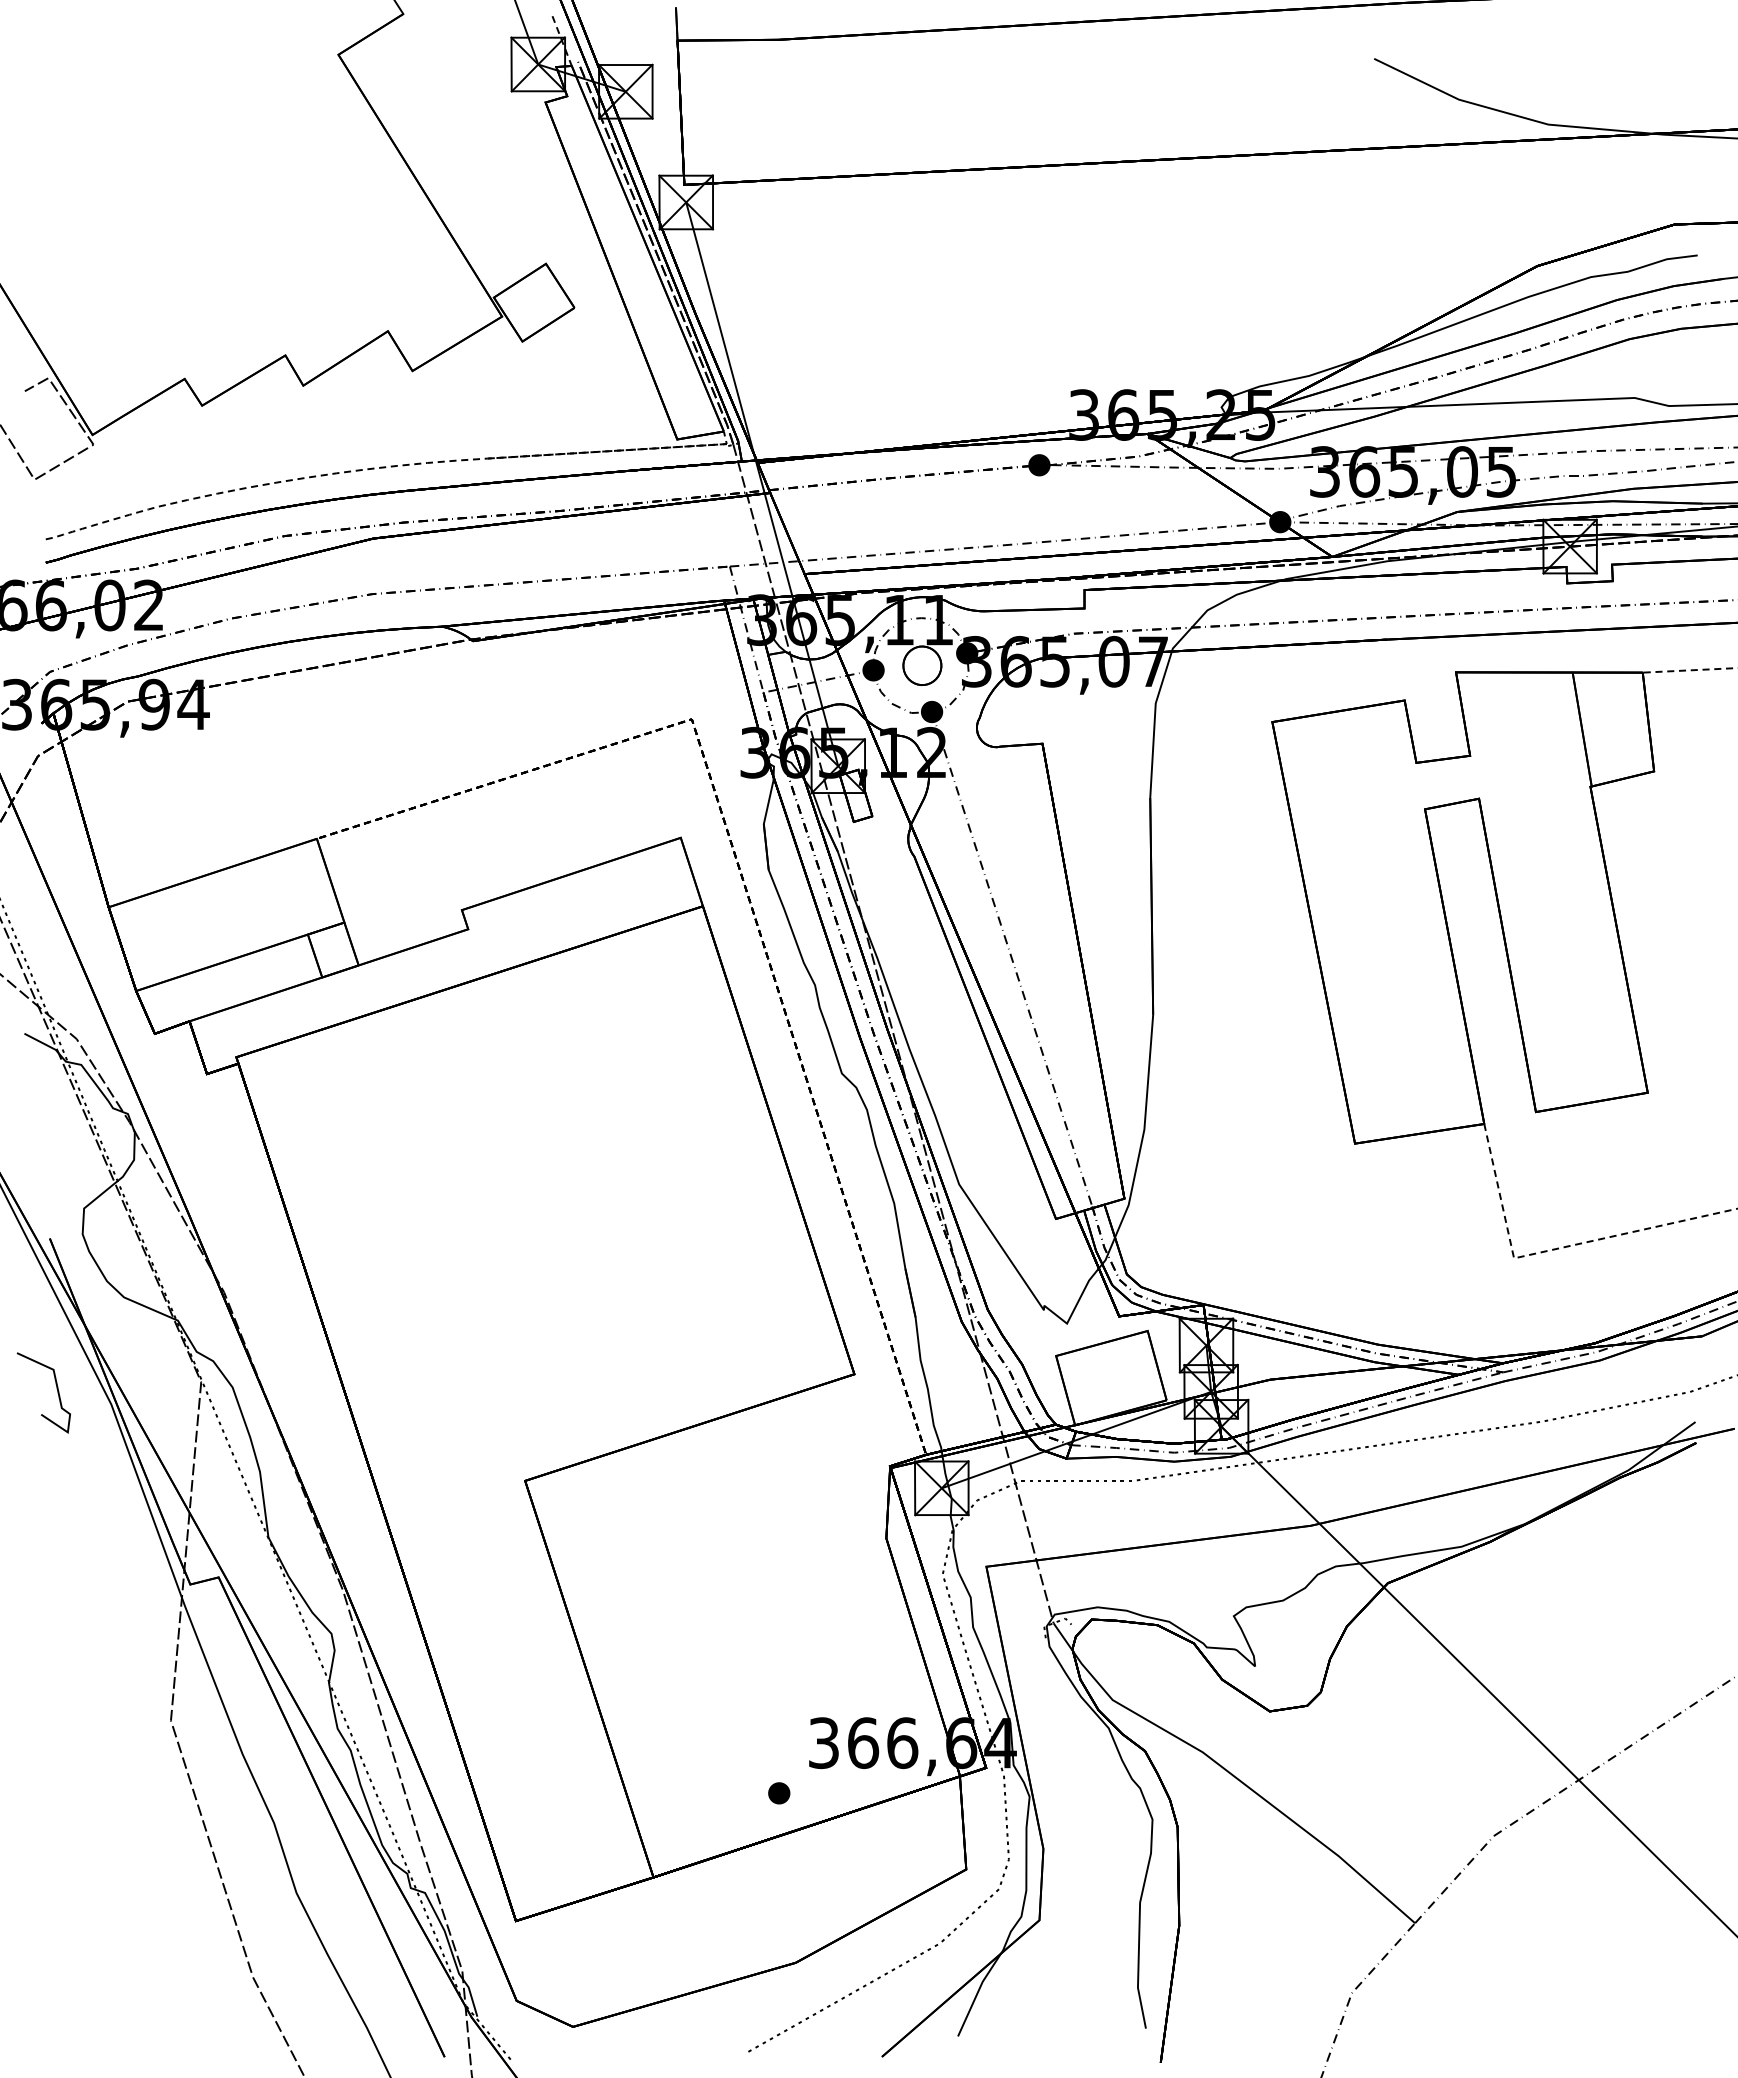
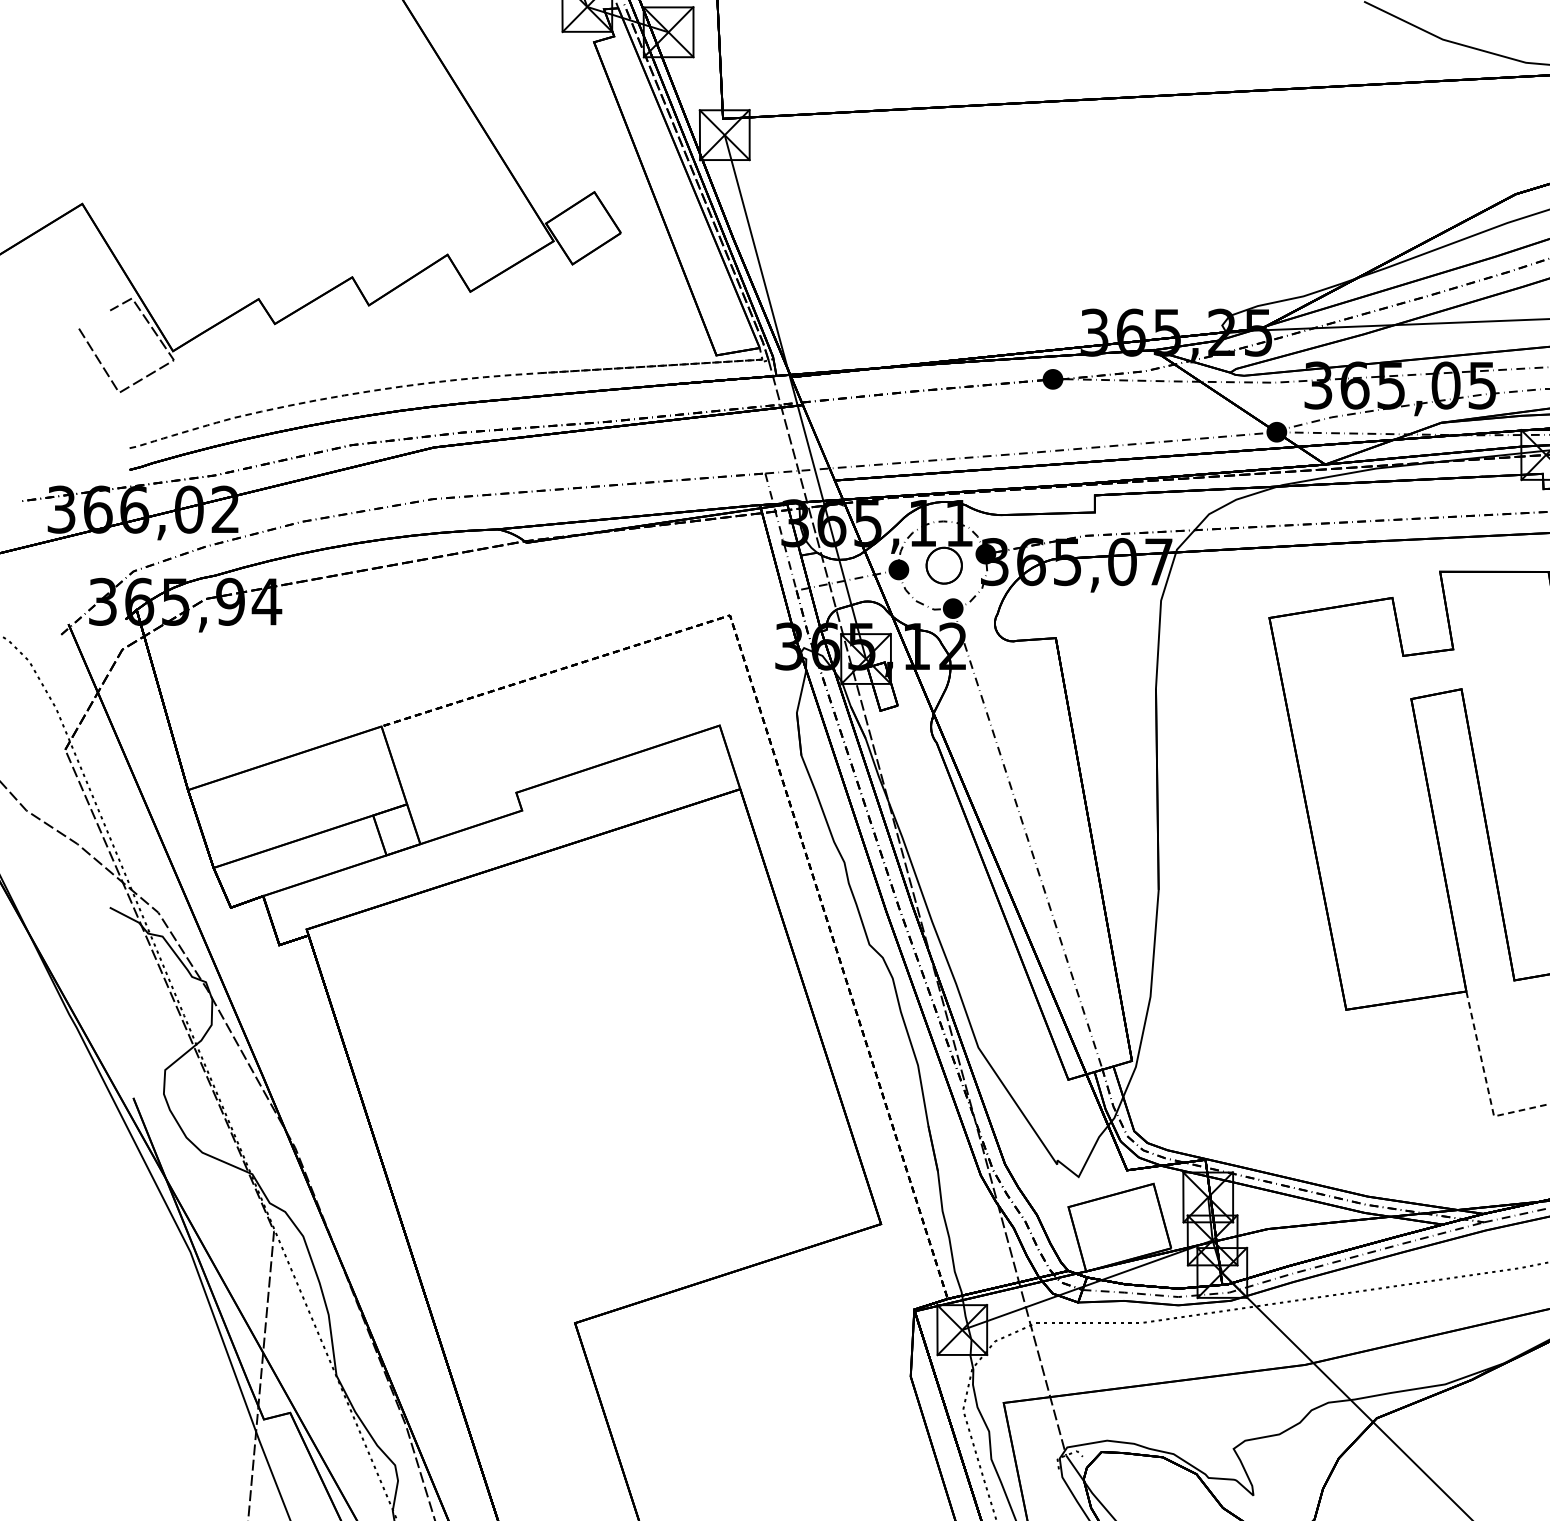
curve: (56, 1389) -> (139, 1238), removed

